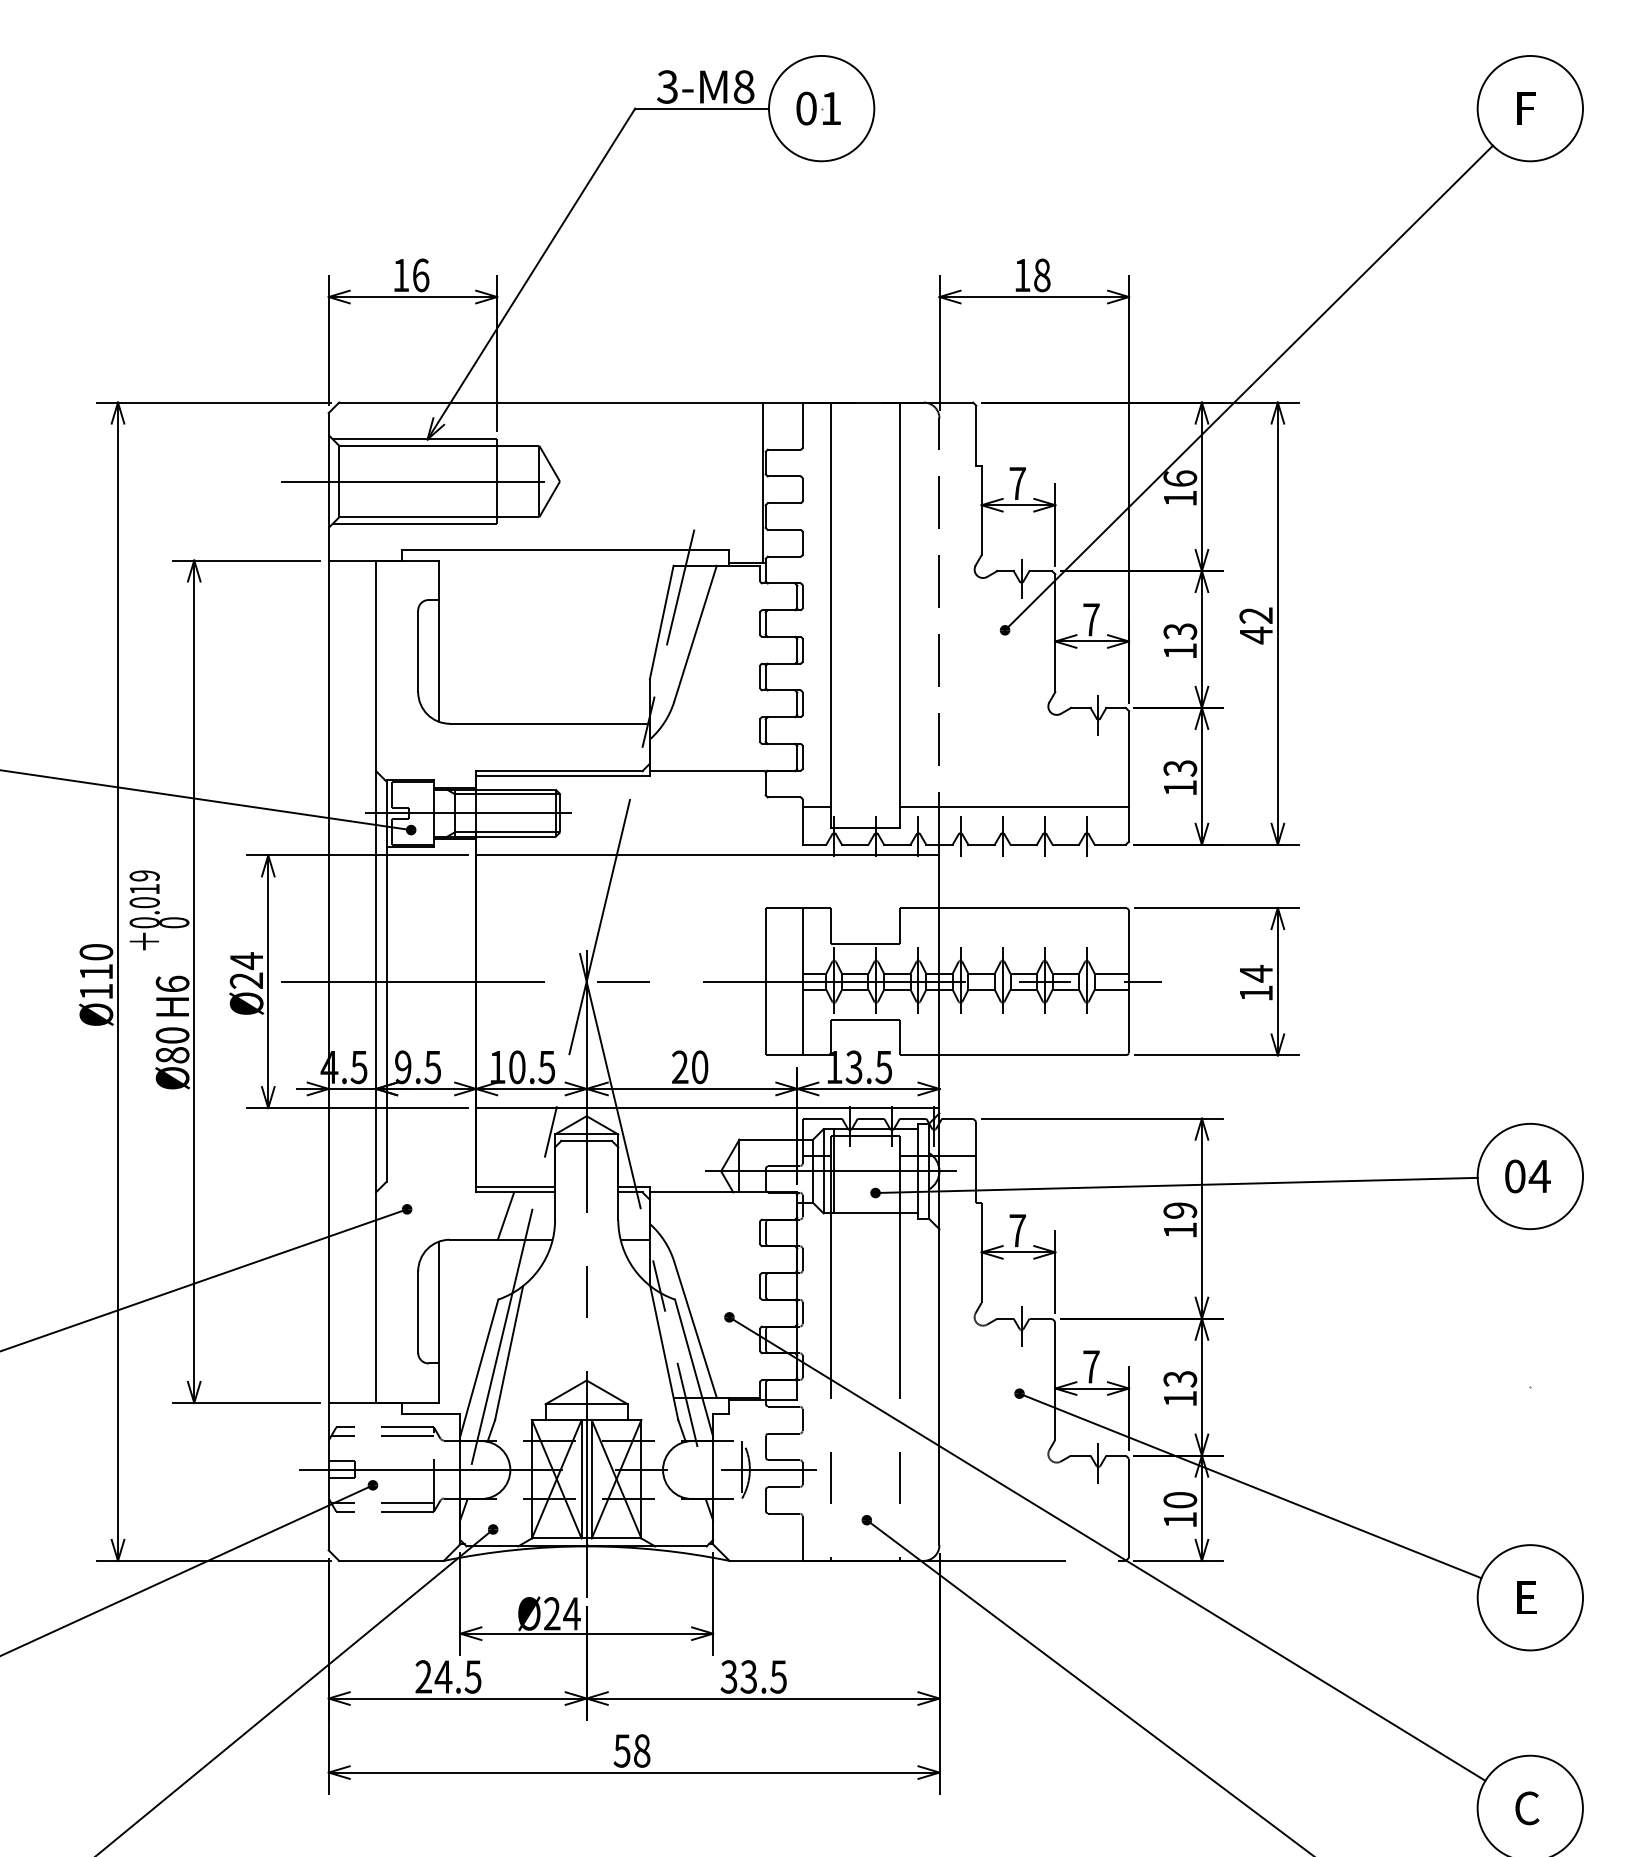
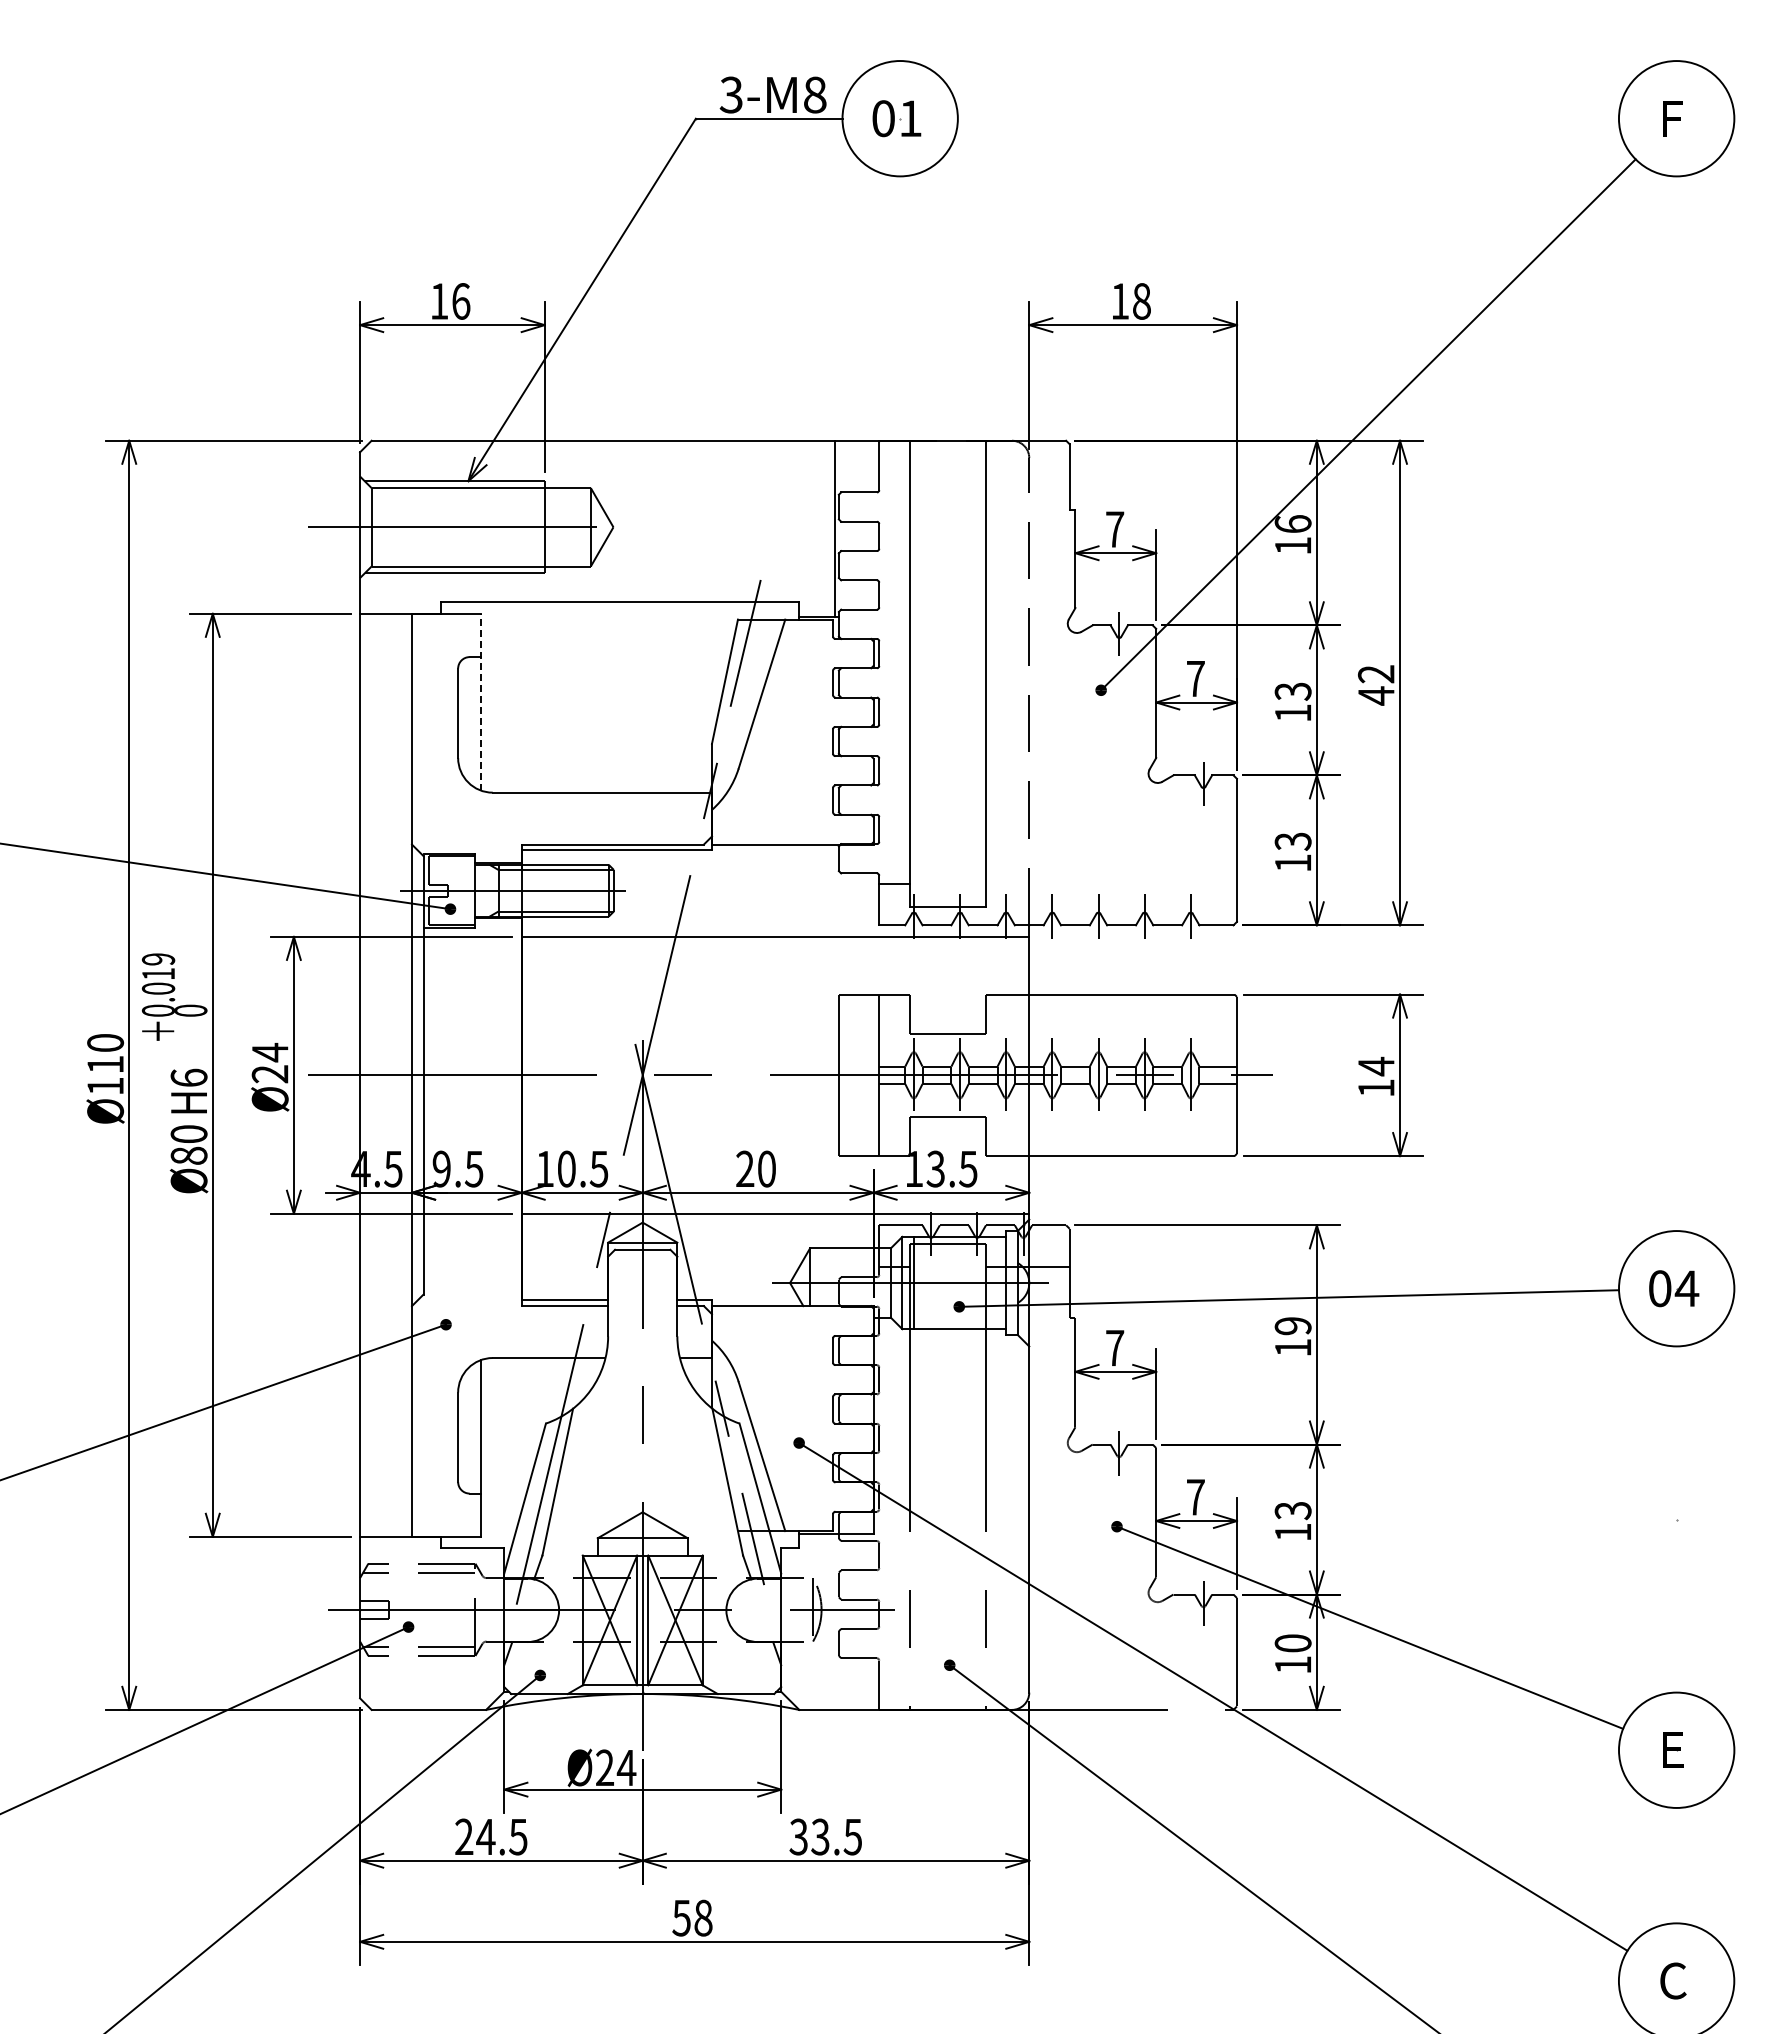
line: (439, 640) -> (481, 701), solid -> dashed
line: (1014, 807) -> (1111, 884), removed
line: (506, 1216) -> (554, 1332), removed

